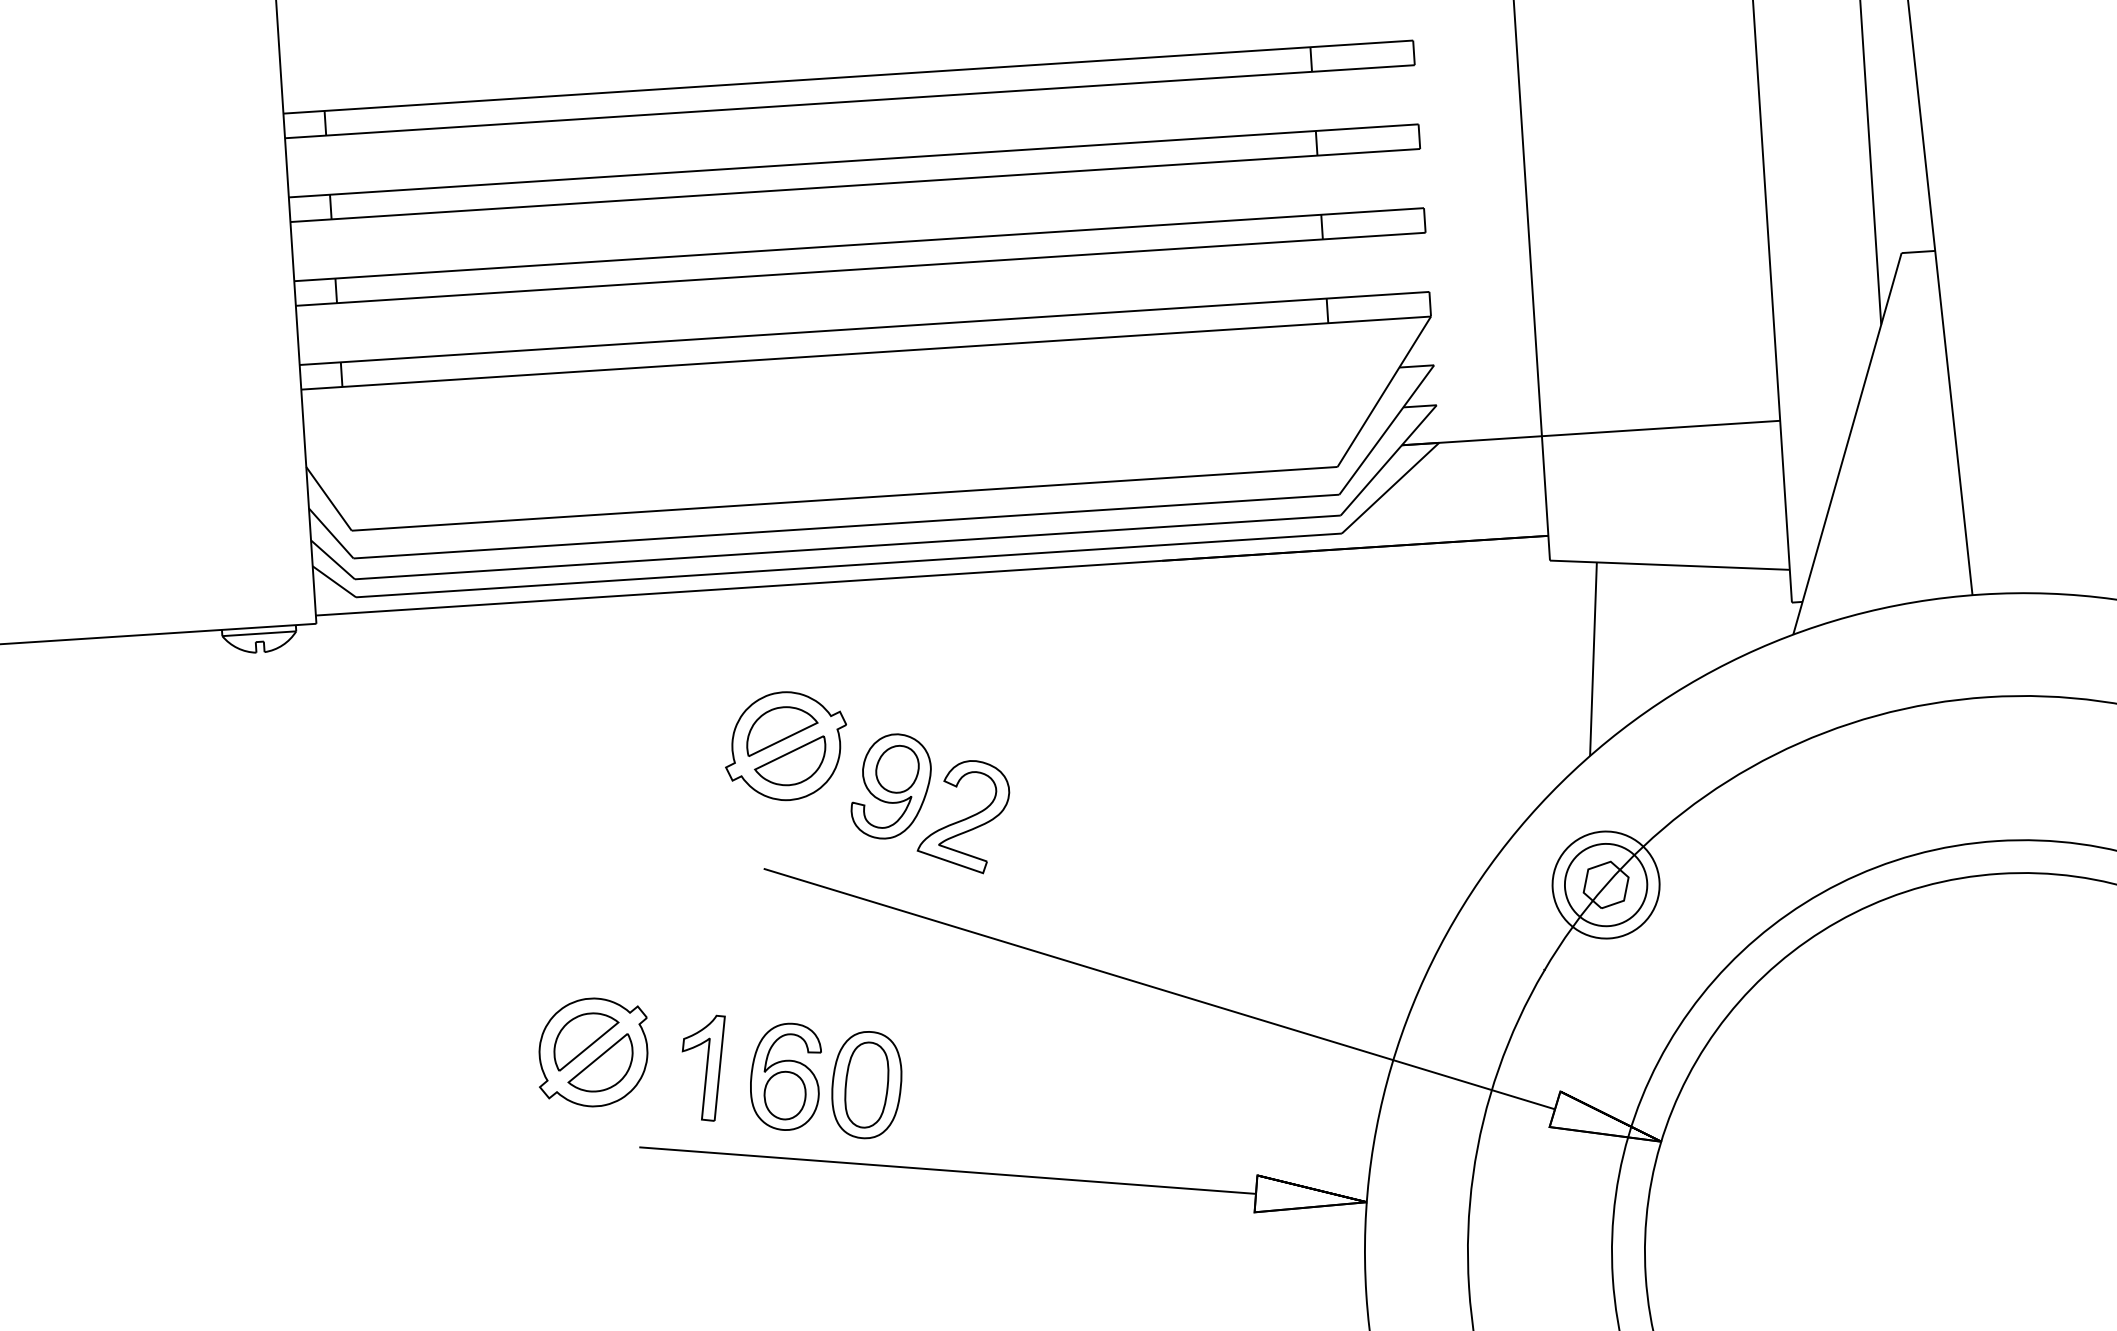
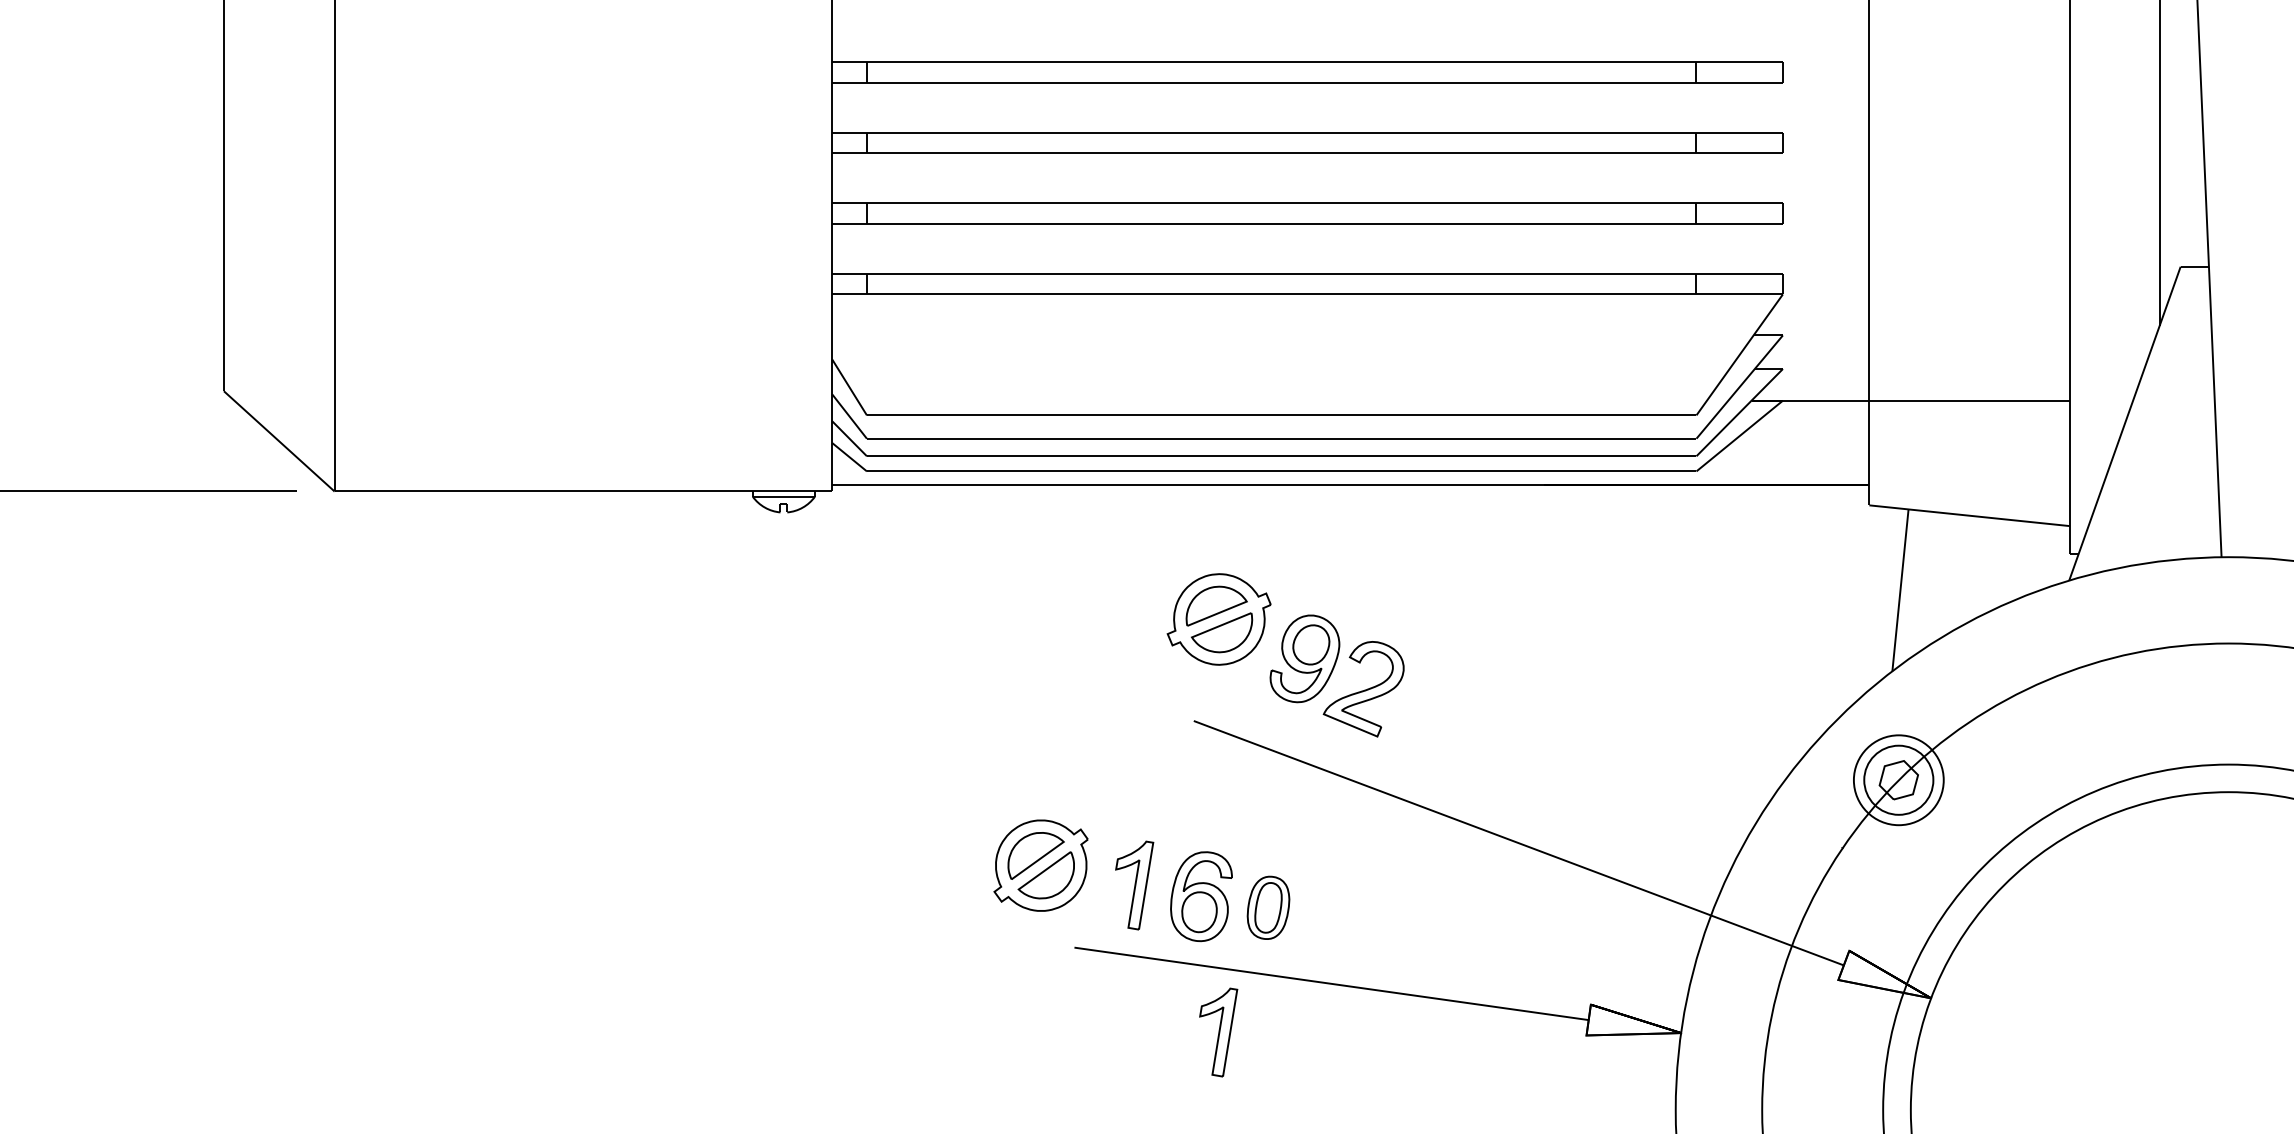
part: (866, 1084) -> (1268, 907), size x0.7
part: (816, 1237) -> (1218, 1032), added

